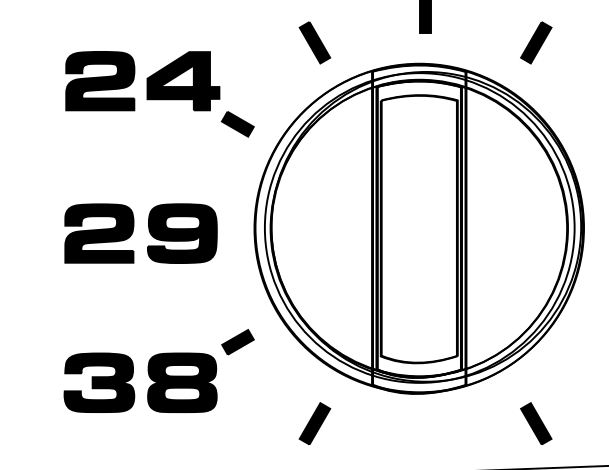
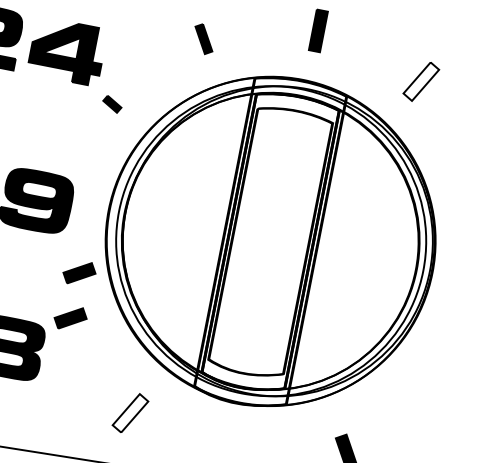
part: (314, 42) -> (203, 38), size x0.7
fill: (536, 42) -> (421, 81), removed
part: (237, 124) -> (112, 104), size x0.6
part: (237, 296) -> (78, 273), added
fill: (314, 423) -> (130, 412), removed

